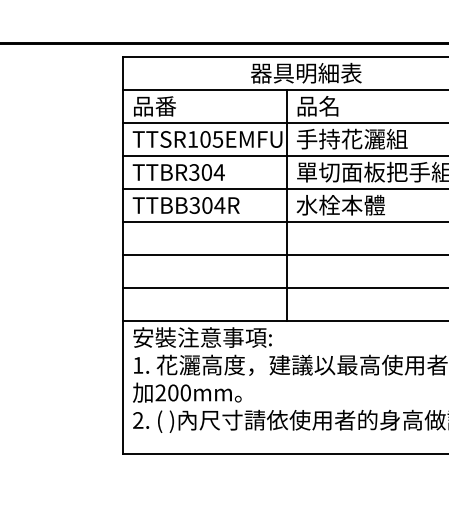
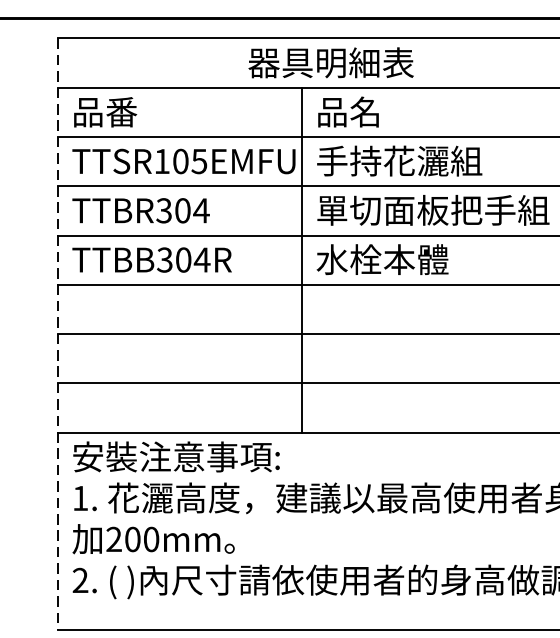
line: (123, 255) -> (58, 334), solid -> dashed

